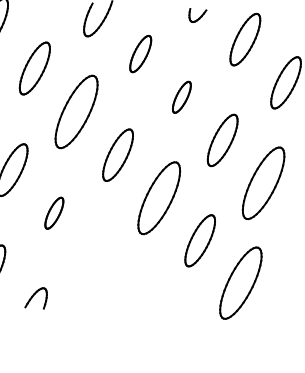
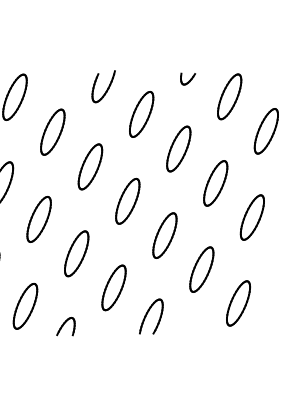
part: (140, 54) -> (141, 114), size x1.43
part: (181, 96) -> (178, 148), size x1.67
part: (76, 111) -> (90, 166), size x0.71
part: (262, 183) -> (251, 217), size x0.71
part: (158, 197) -> (164, 235), size x0.71
part: (54, 212) -> (76, 253), size x1.67
part: (95, 255) -> (113, 287), added
part: (240, 283) -> (238, 303), size x0.71
part: (137, 292) -> (151, 316), added

